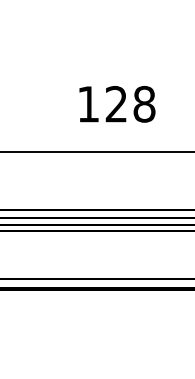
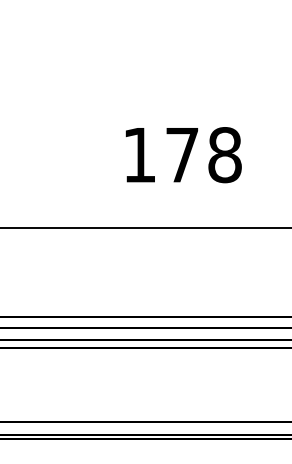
text: (115, 103) -> (180, 153), 128 -> 178

